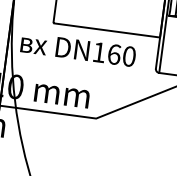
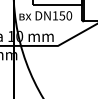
text: (114, 53) -> (62, 15), DN160 -> DN150

